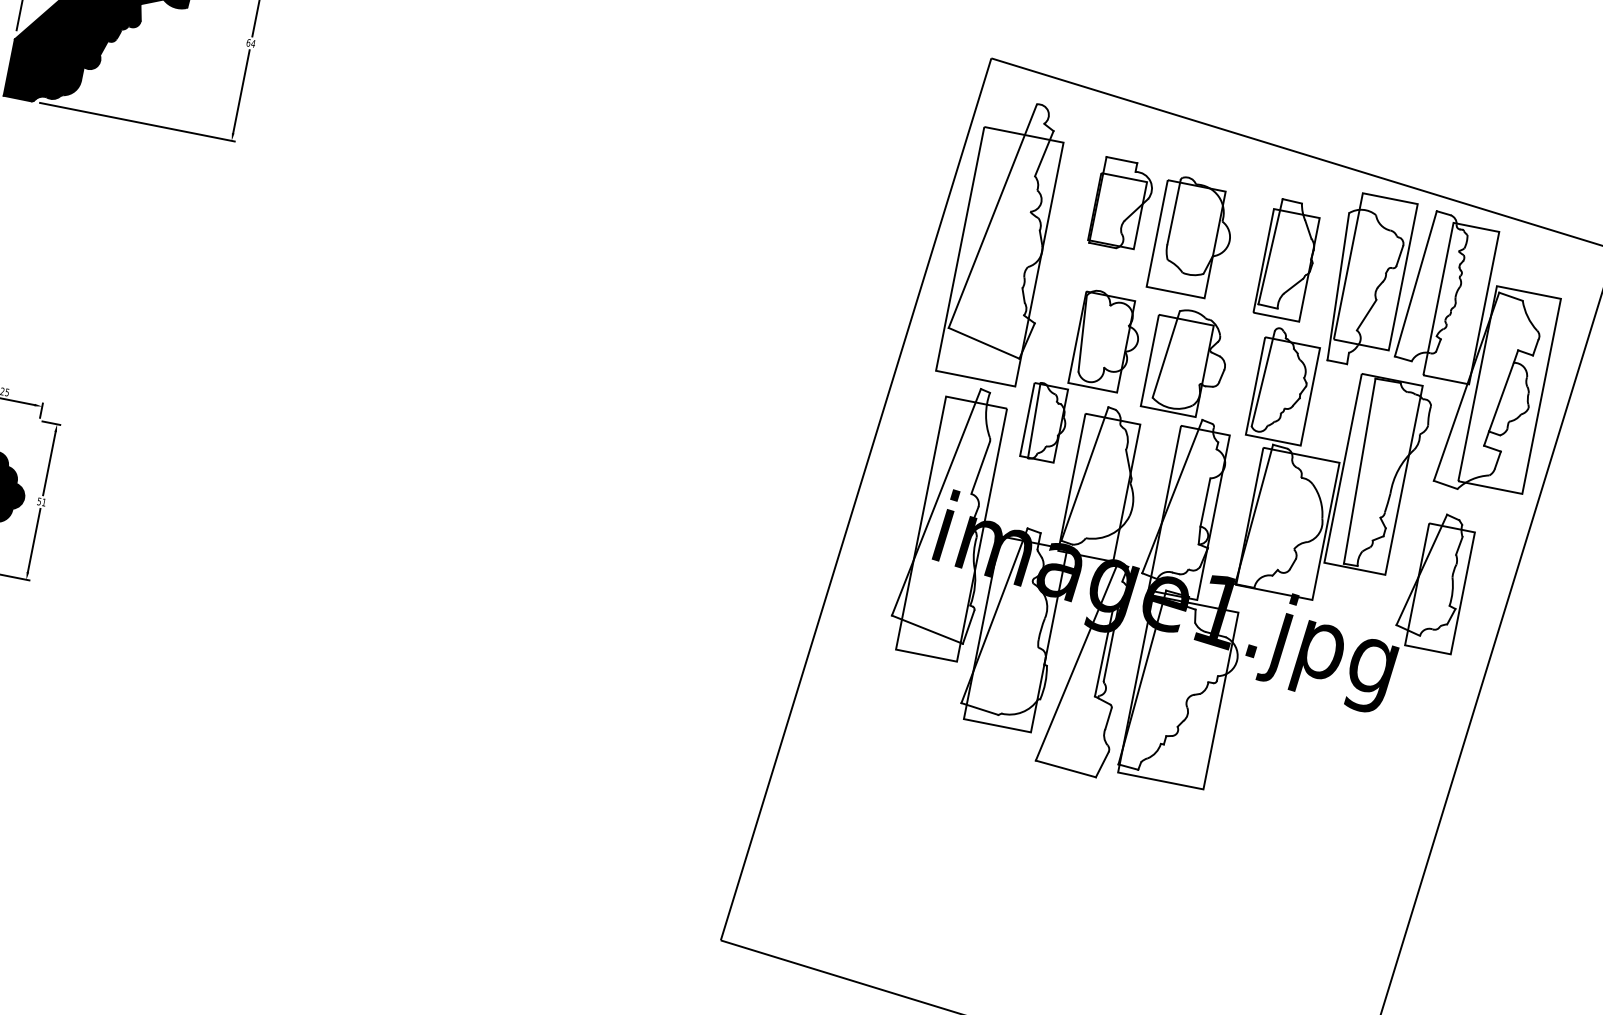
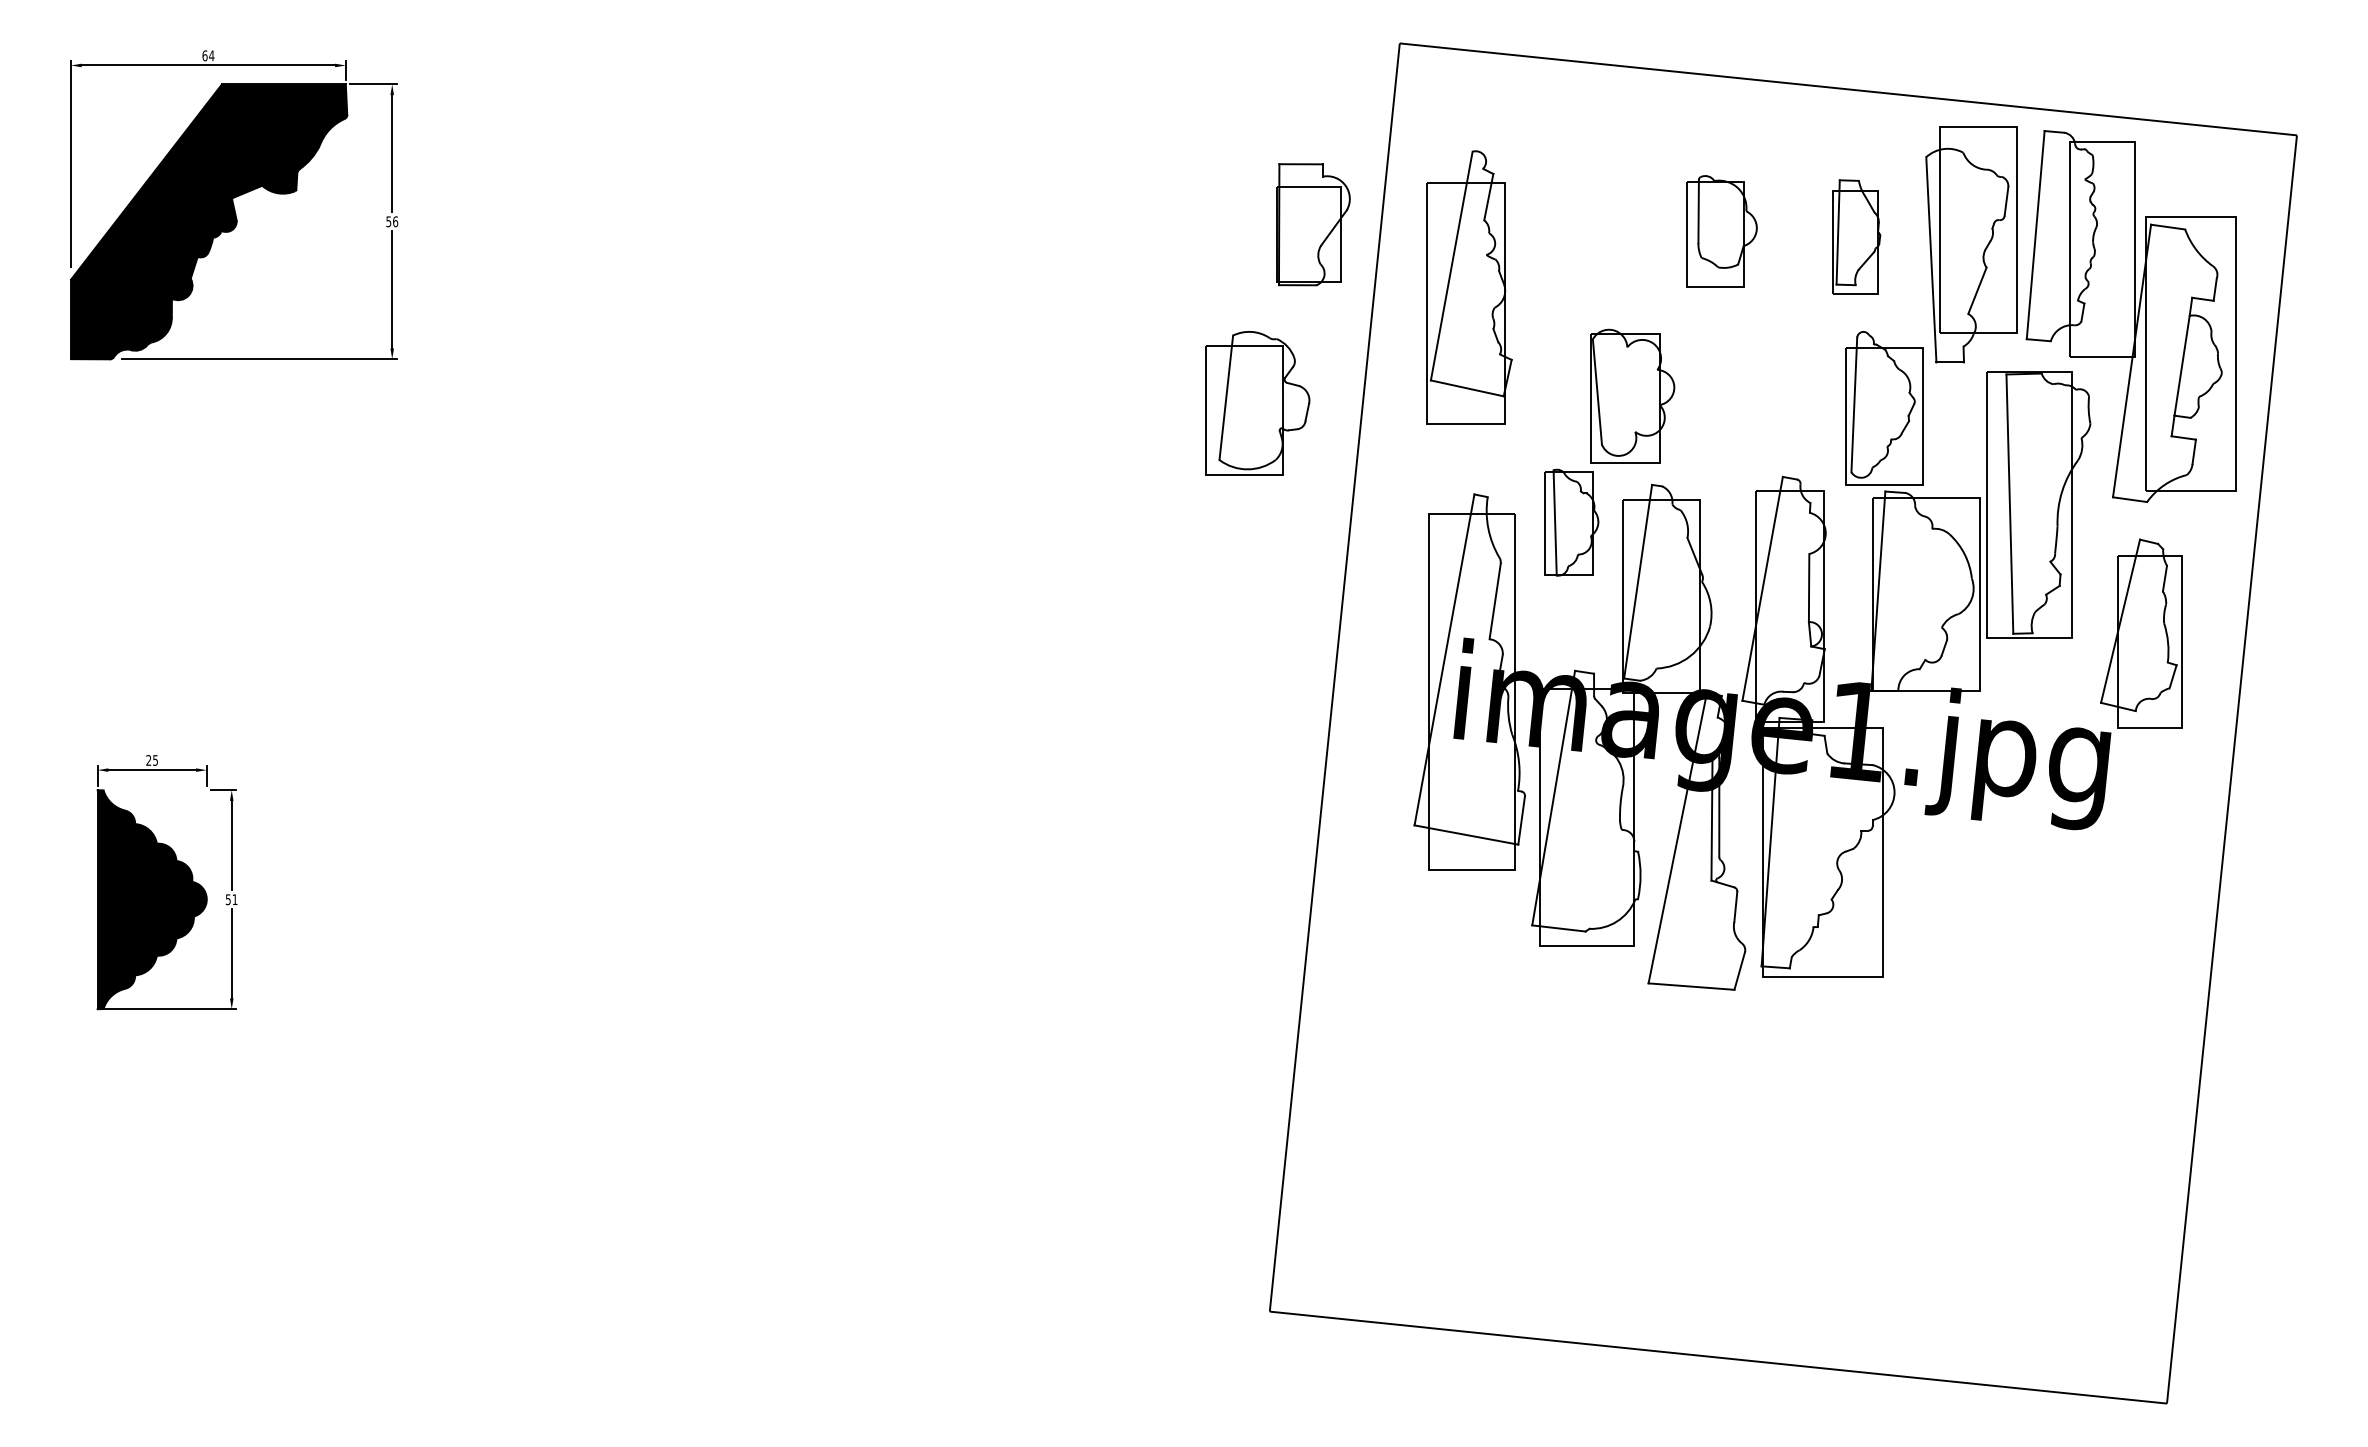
text: (251, 43) -> (392, 221), 64 -> 56
part: (1122, 204) -> (1313, 224), moved
part: (1193, 237) -> (1721, 231), size x0.7
part: (1006, 241) -> (1469, 287), size x0.7
part: (1288, 259) -> (1856, 236), size x0.7
part: (1187, 362) -> (1257, 403), moved

